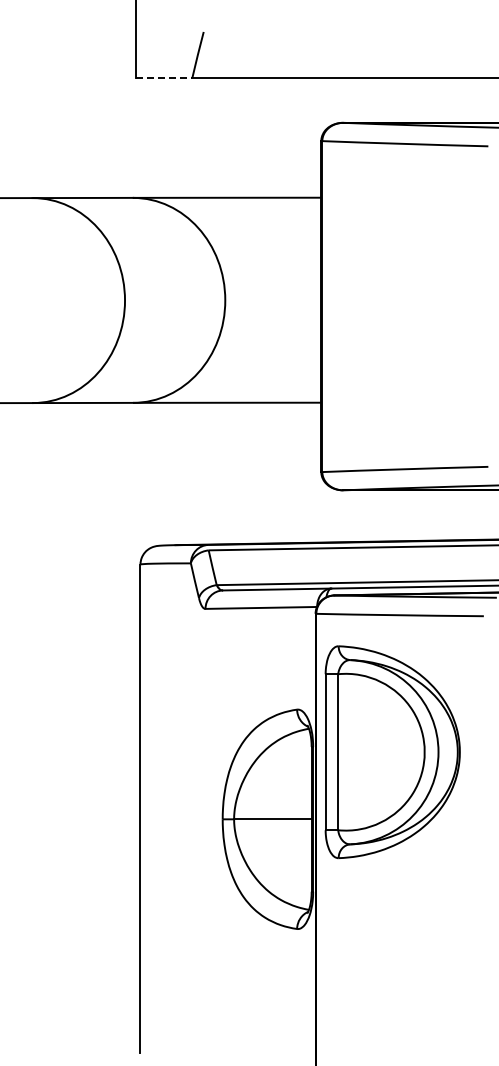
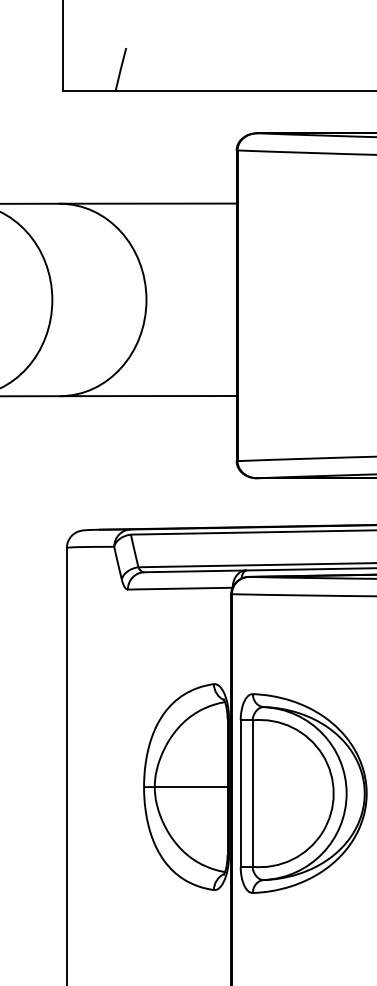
line: (164, 78) -> (89, 91), dashed -> solid
part: (392, 752) -> (303, 793), moved

